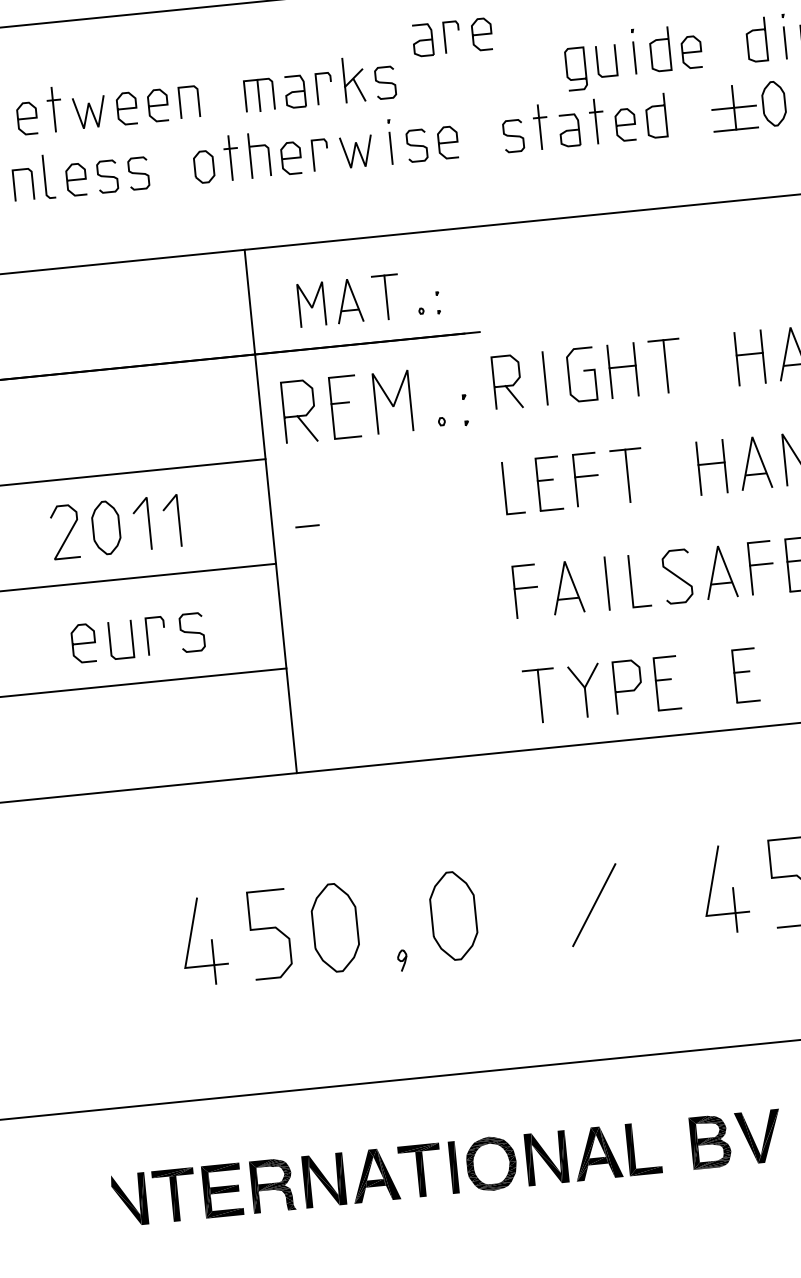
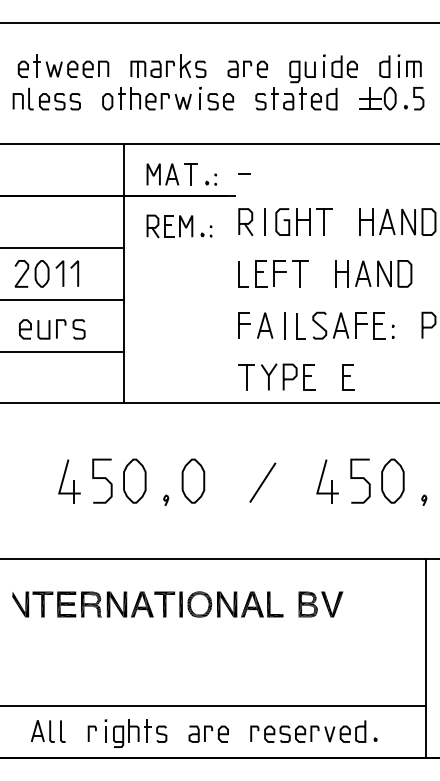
part: (451, 35) -> (247, 68), moved
part: (374, 404) -> (179, 226), size x0.71
line: (306, 525) -> (244, 173), moved

